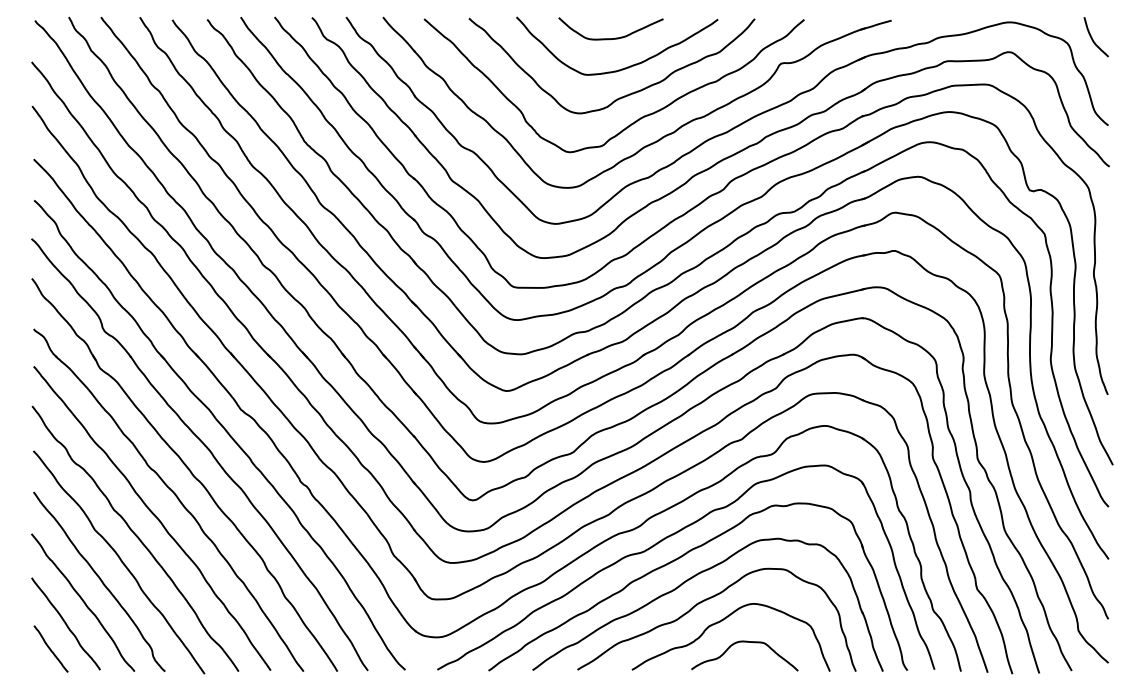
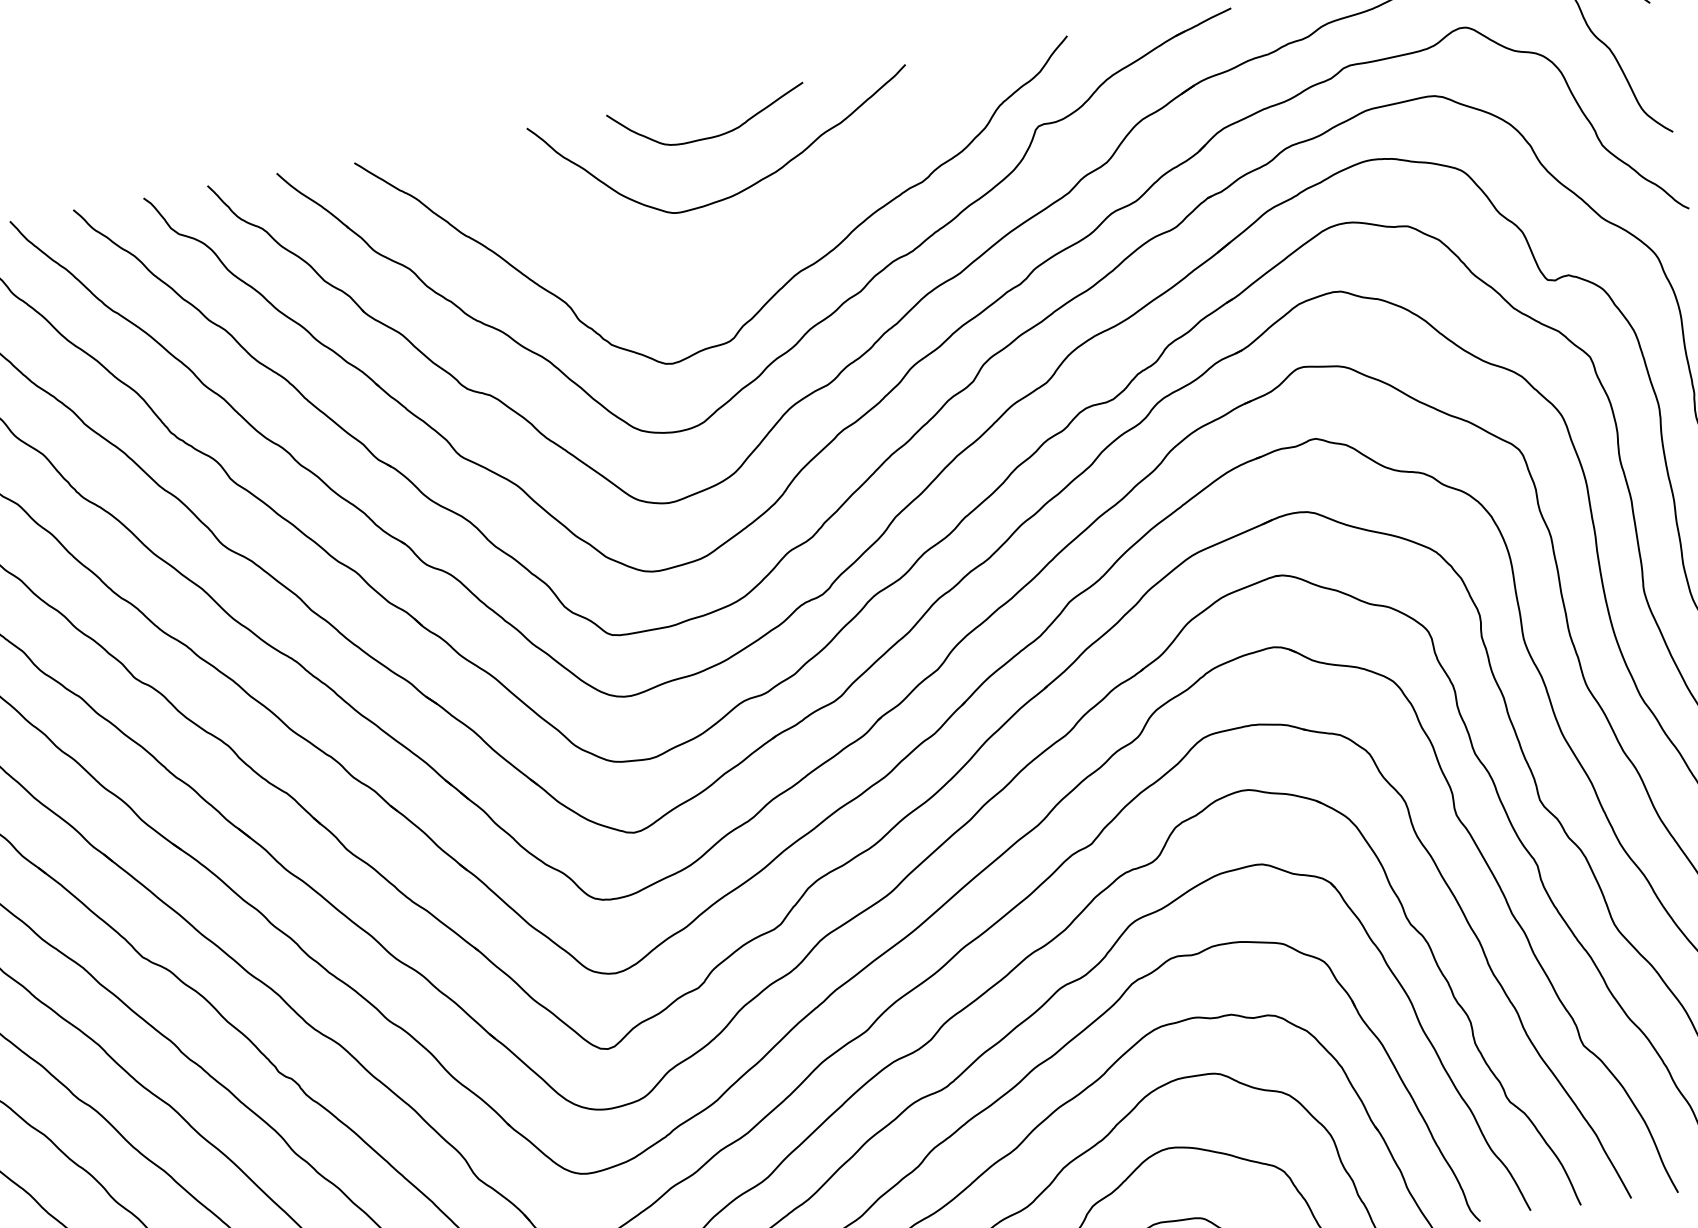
curve: (621, 96) -> (750, 241), removed

